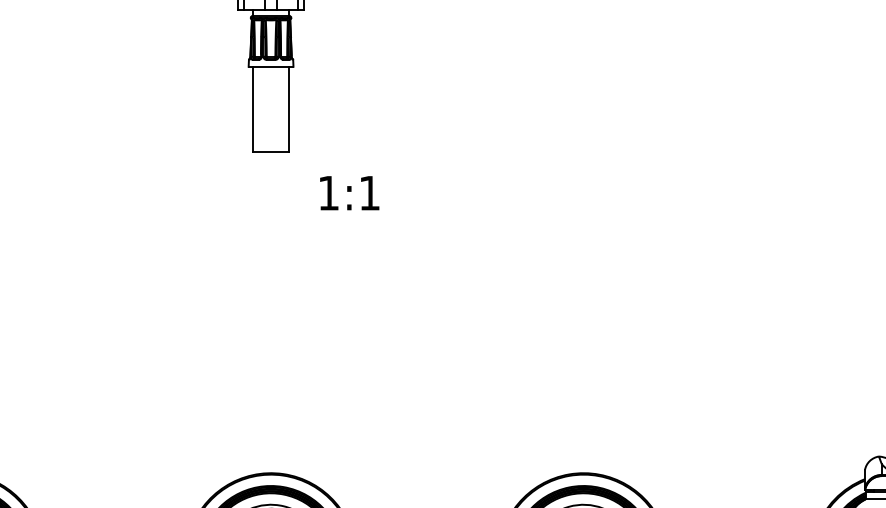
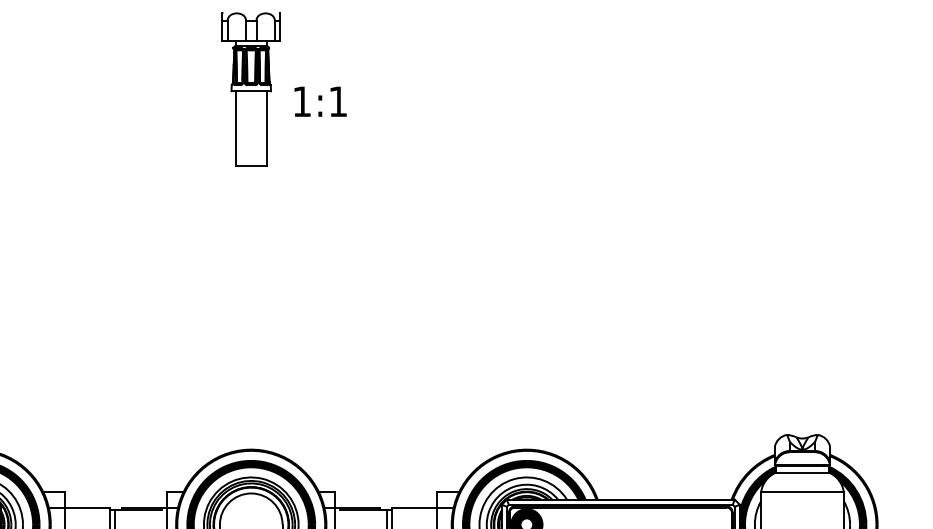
text: (349, 192) -> (320, 101), moved

